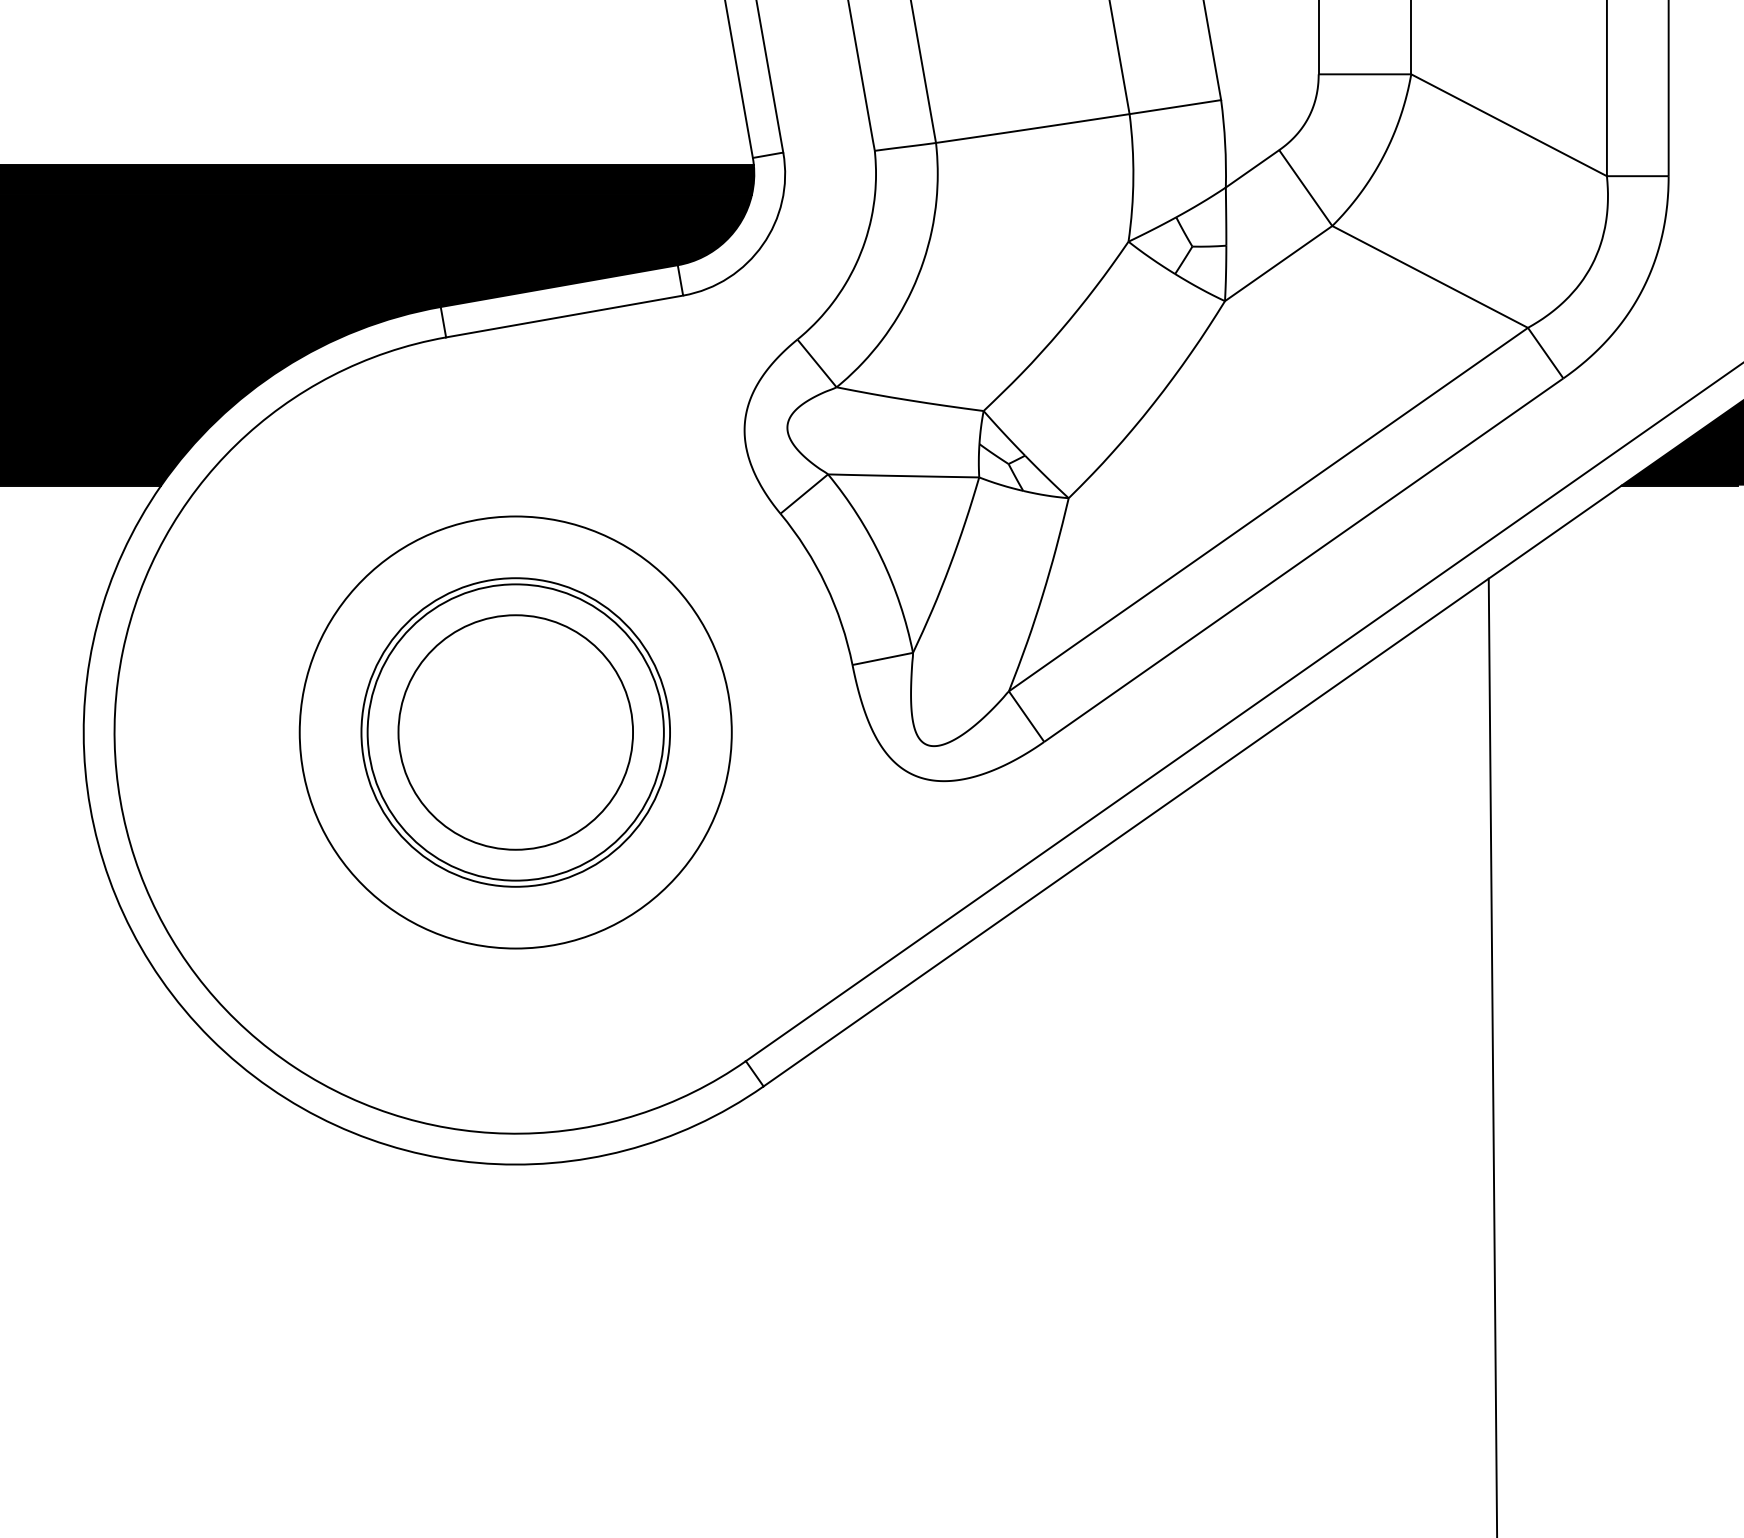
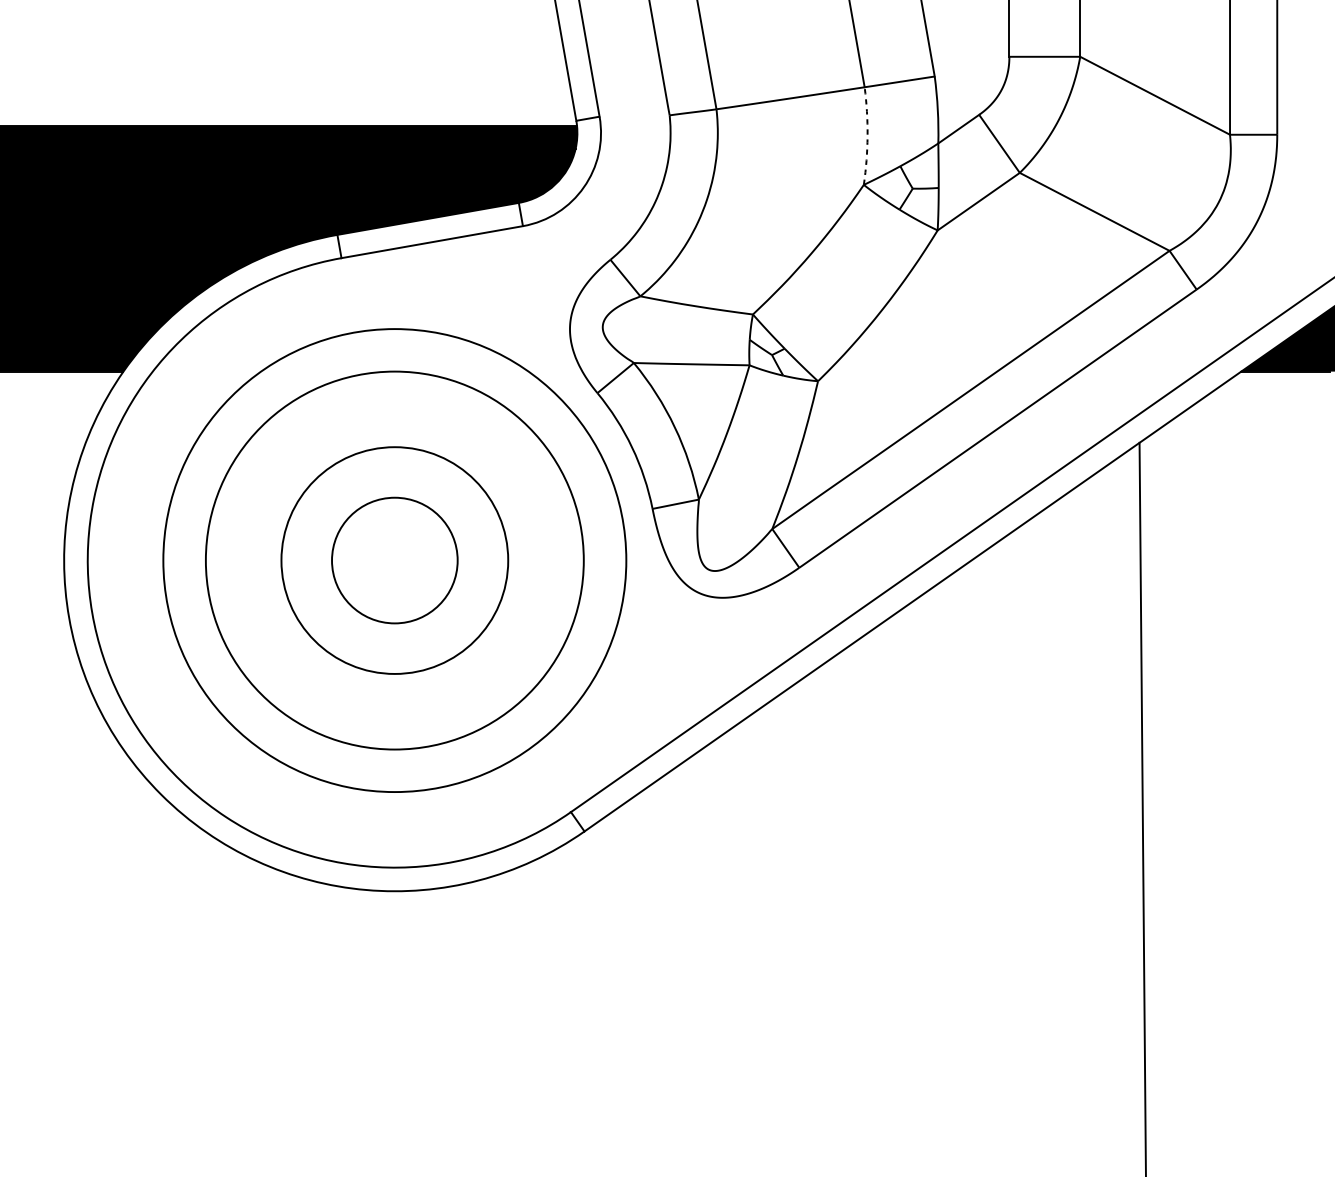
arc: (1133, 177) -> (867, 135), solid -> dashed
circle: (515, 732) -> (394, 560), size x0.7
circle: (515, 732) -> (394, 560), size x1.4
circle: (515, 732) -> (394, 560), size x1.6

